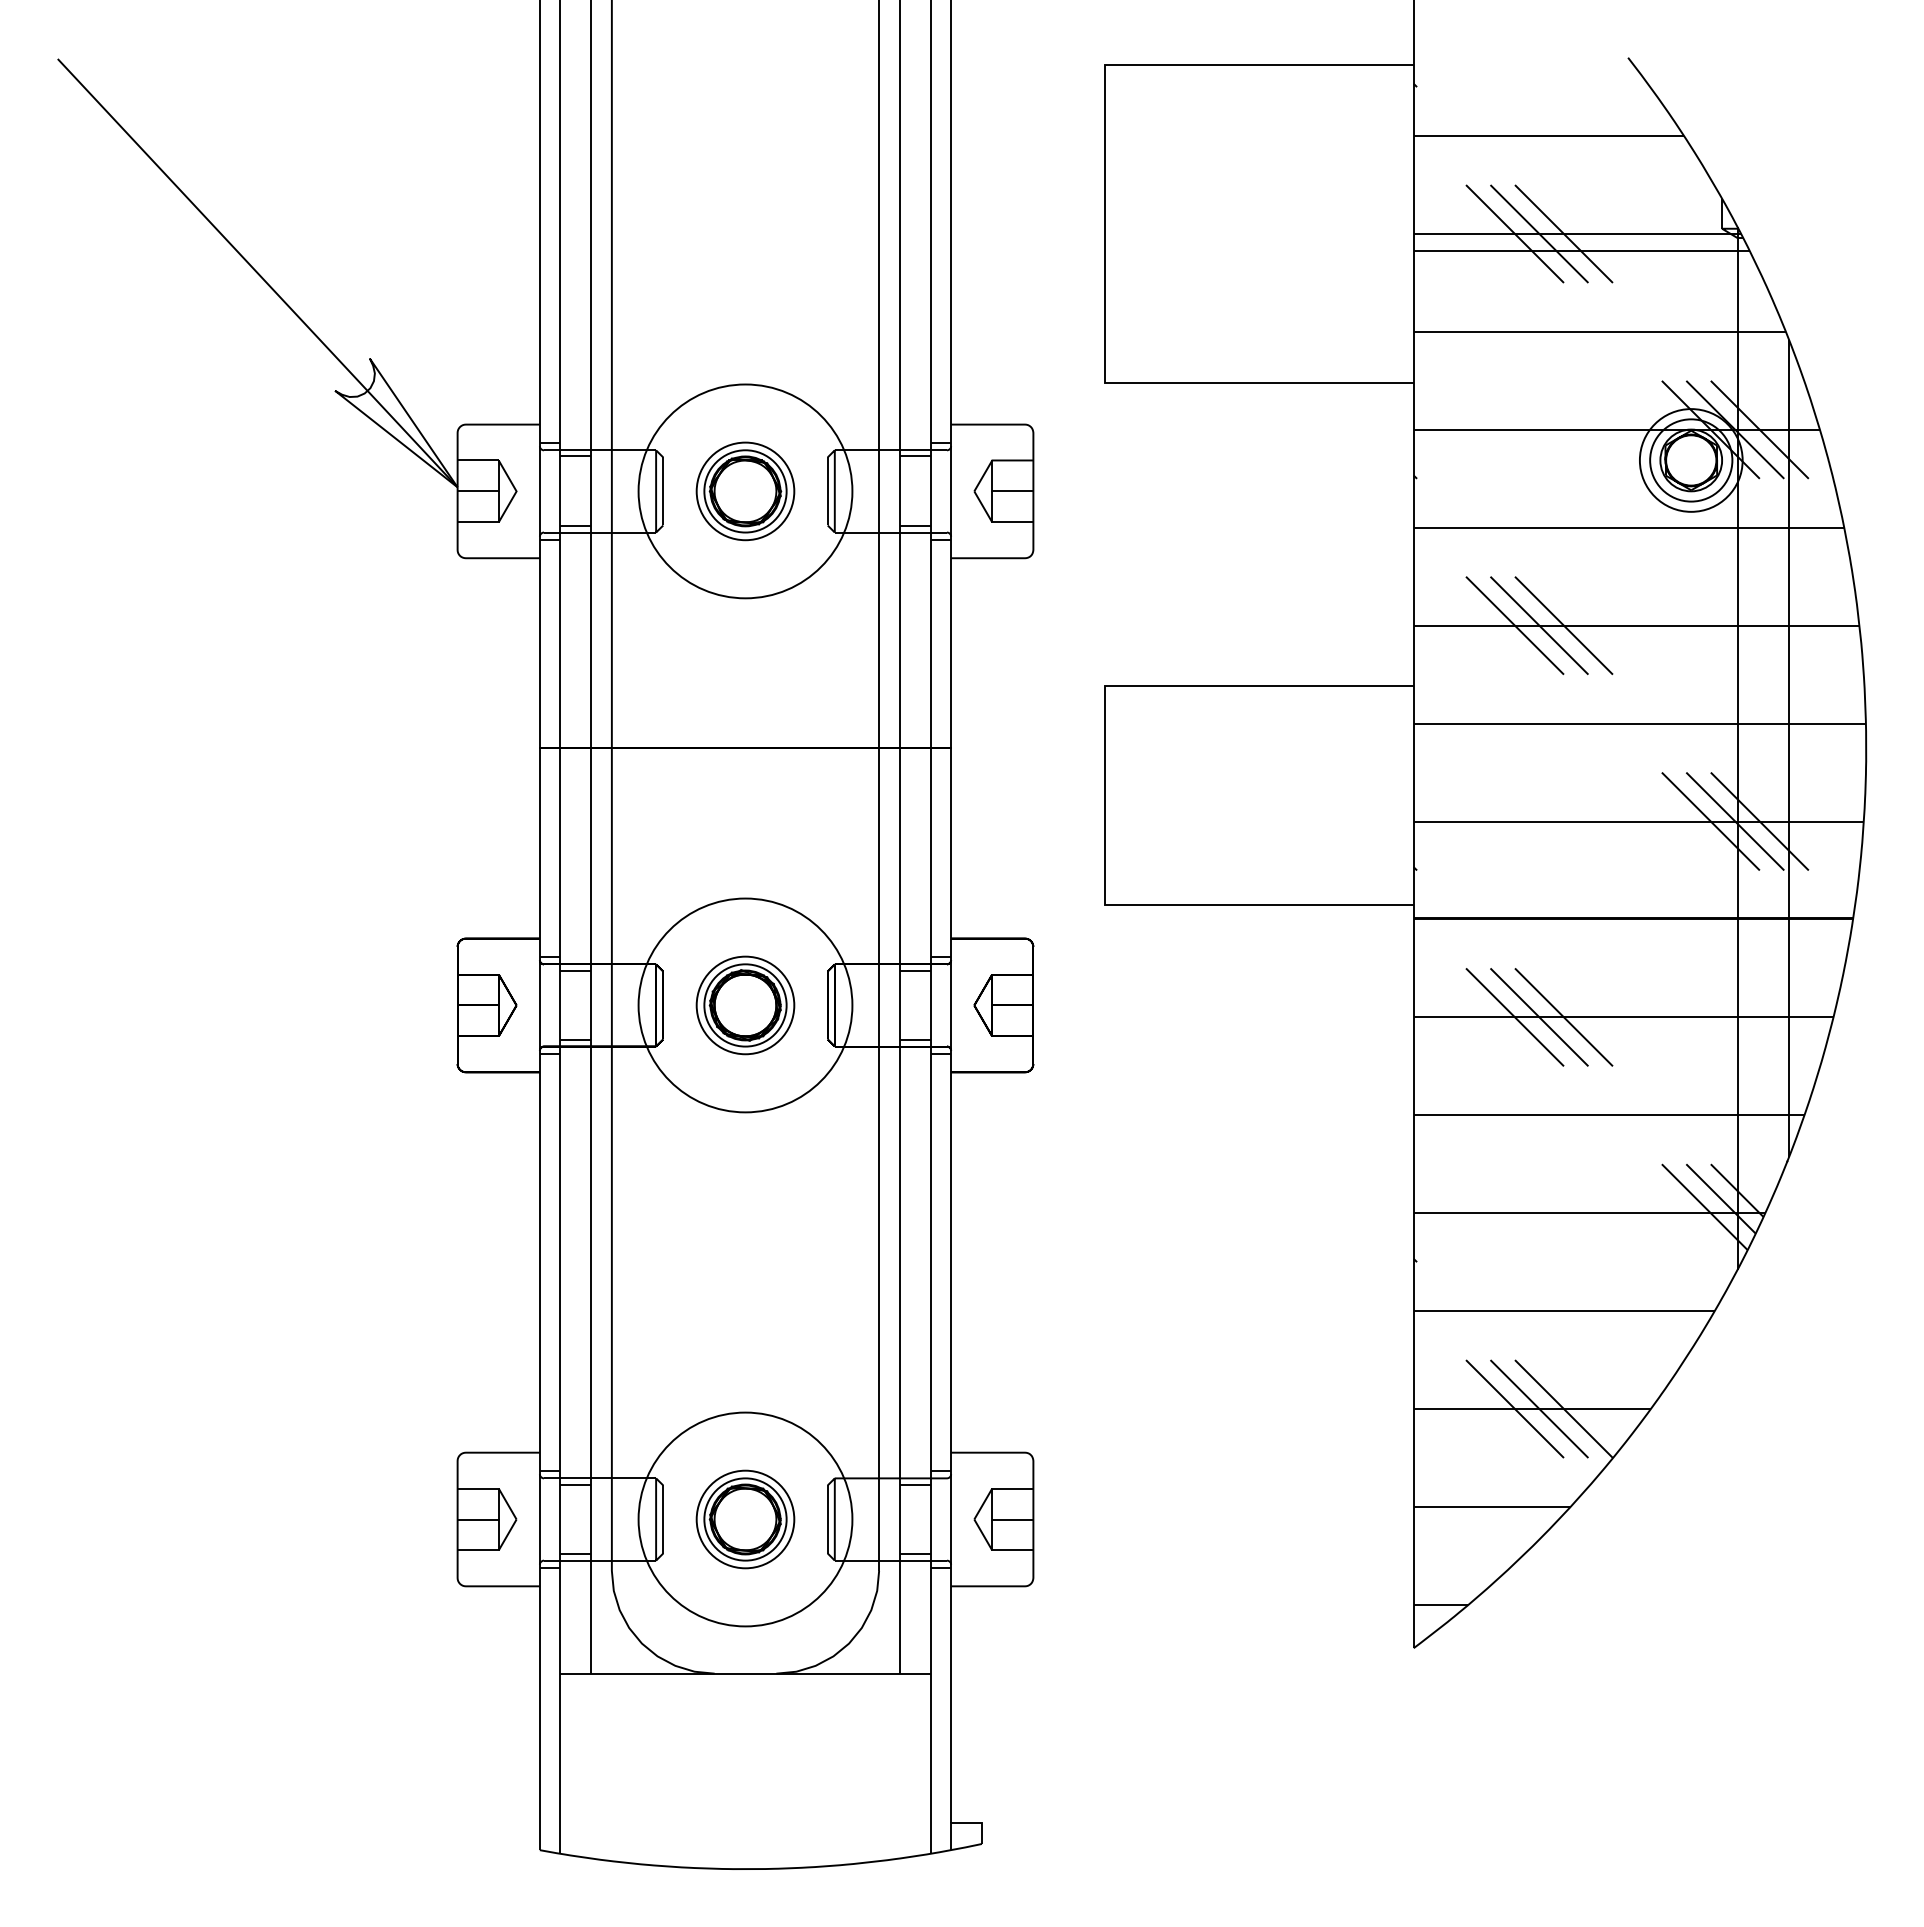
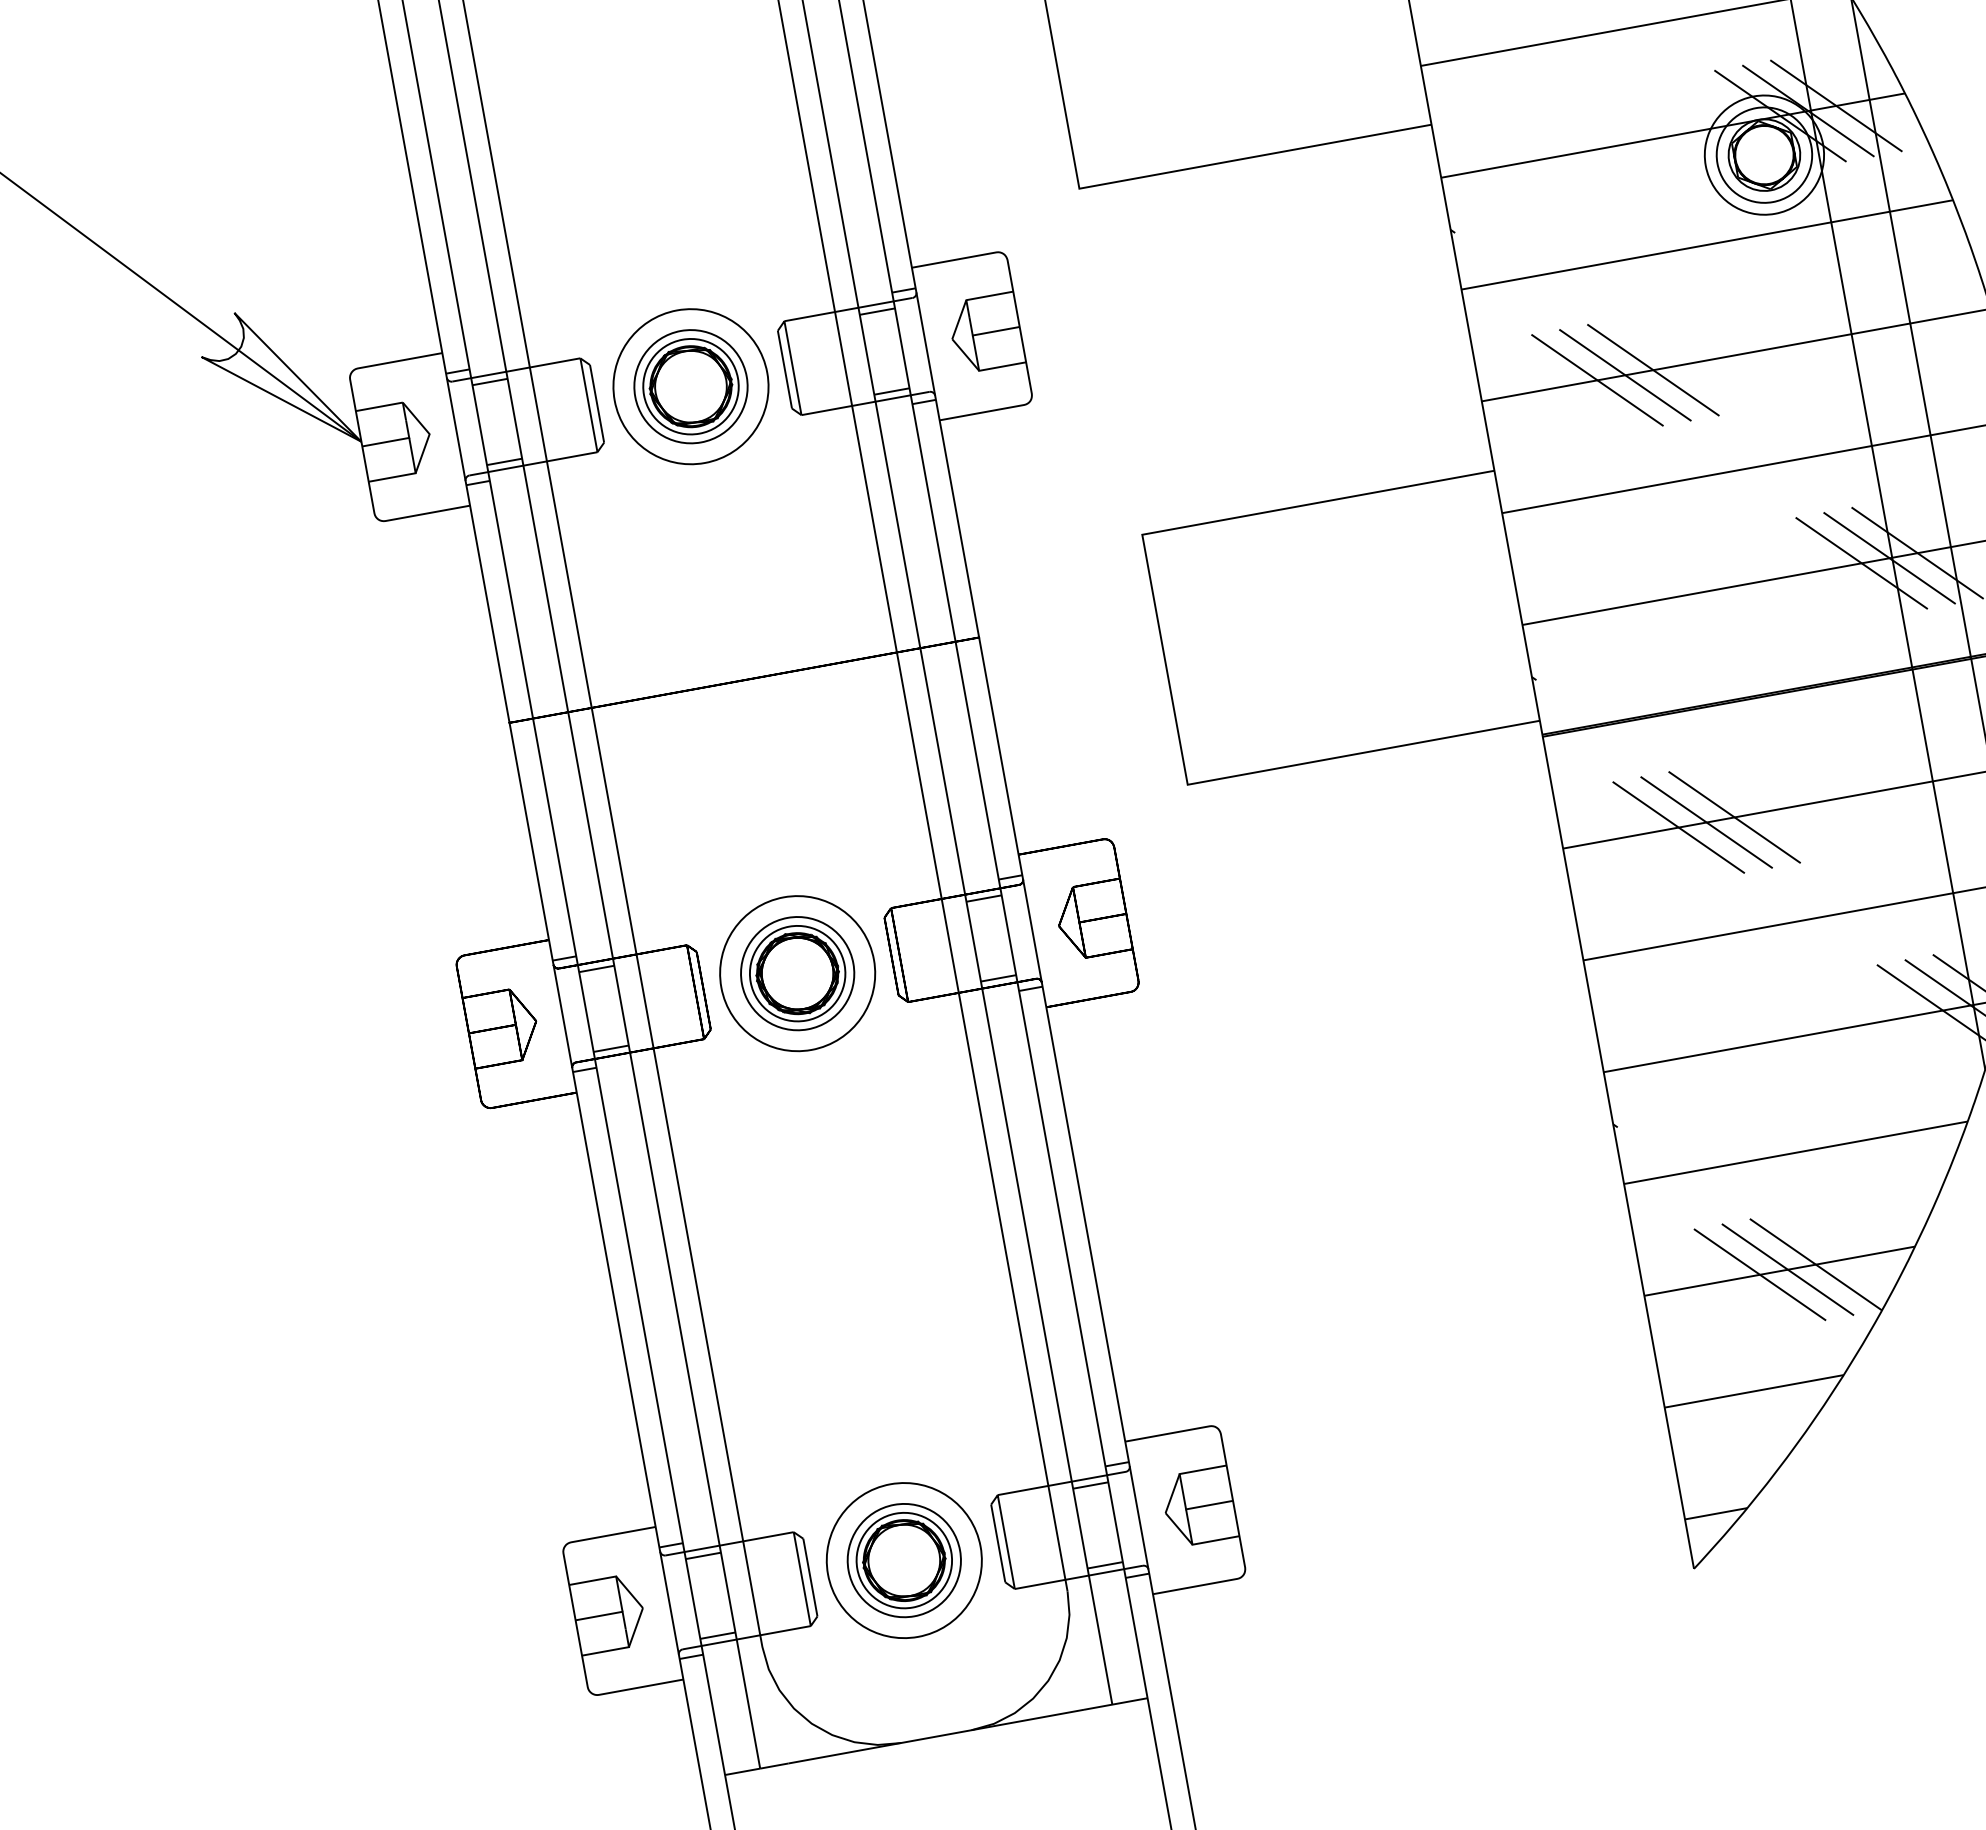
circle: (745, 491) -> (691, 386), size x0.62
circle: (745, 1005) -> (797, 973), size x0.62
circle: (745, 1519) -> (904, 1560), size x0.62

